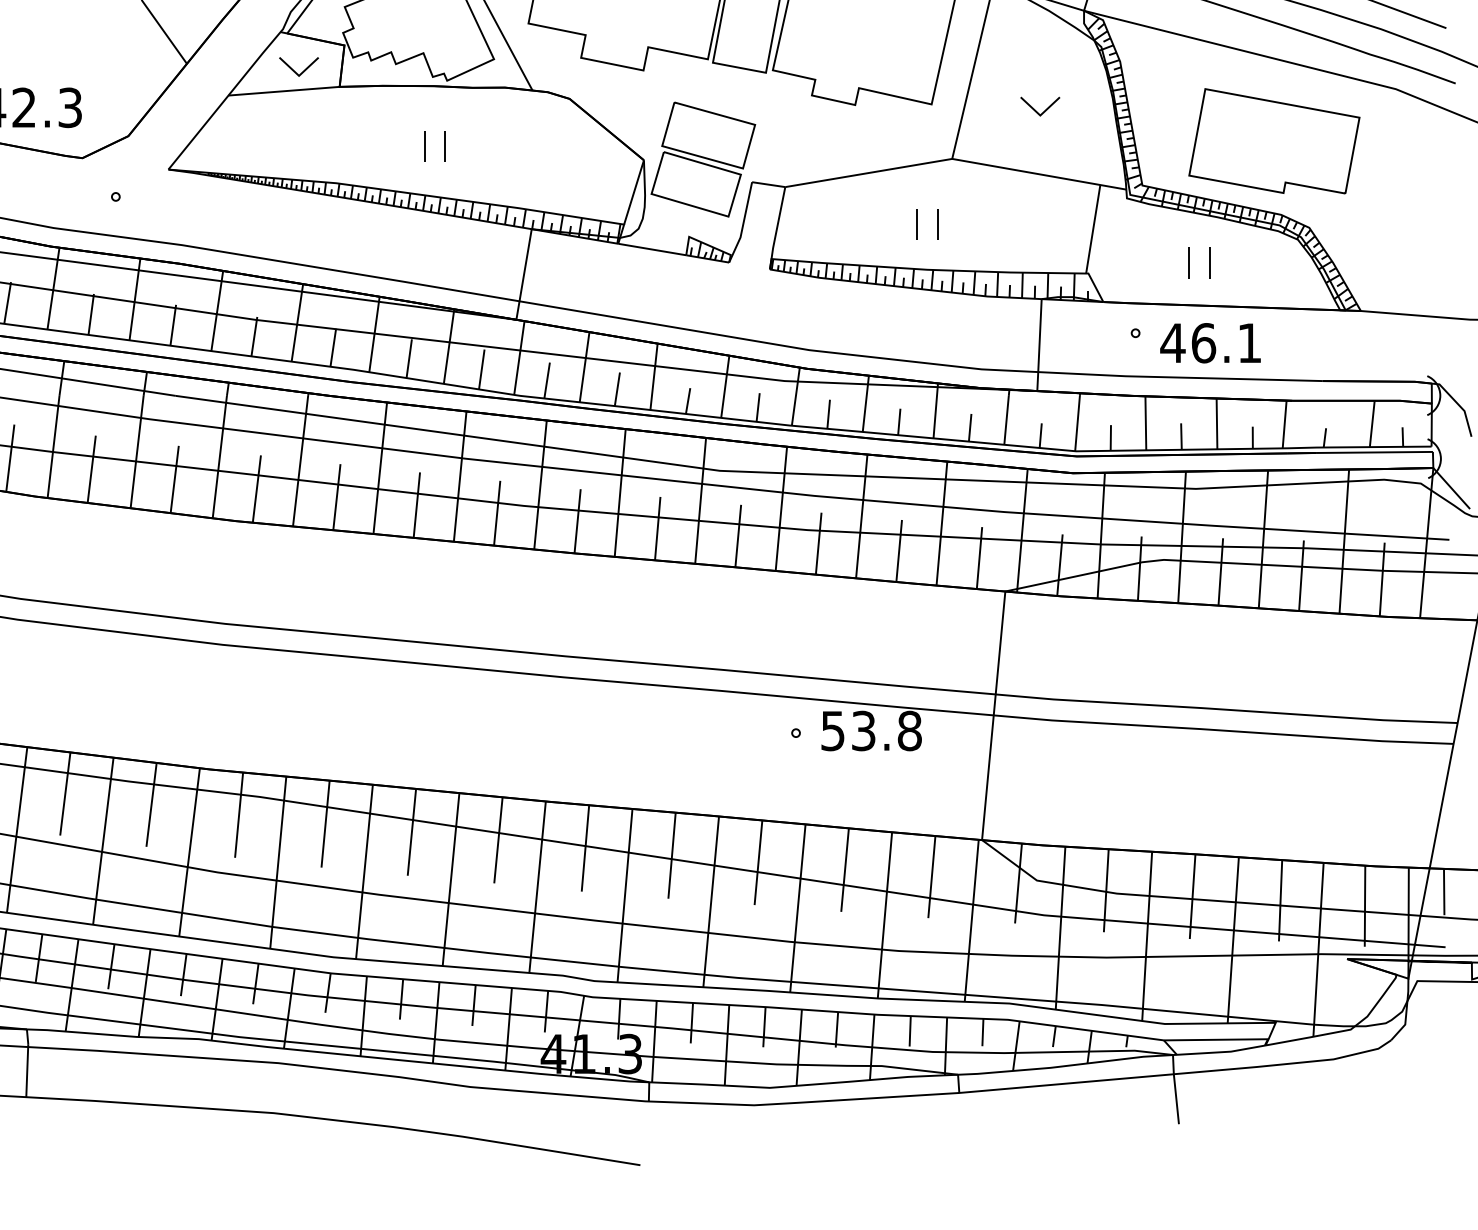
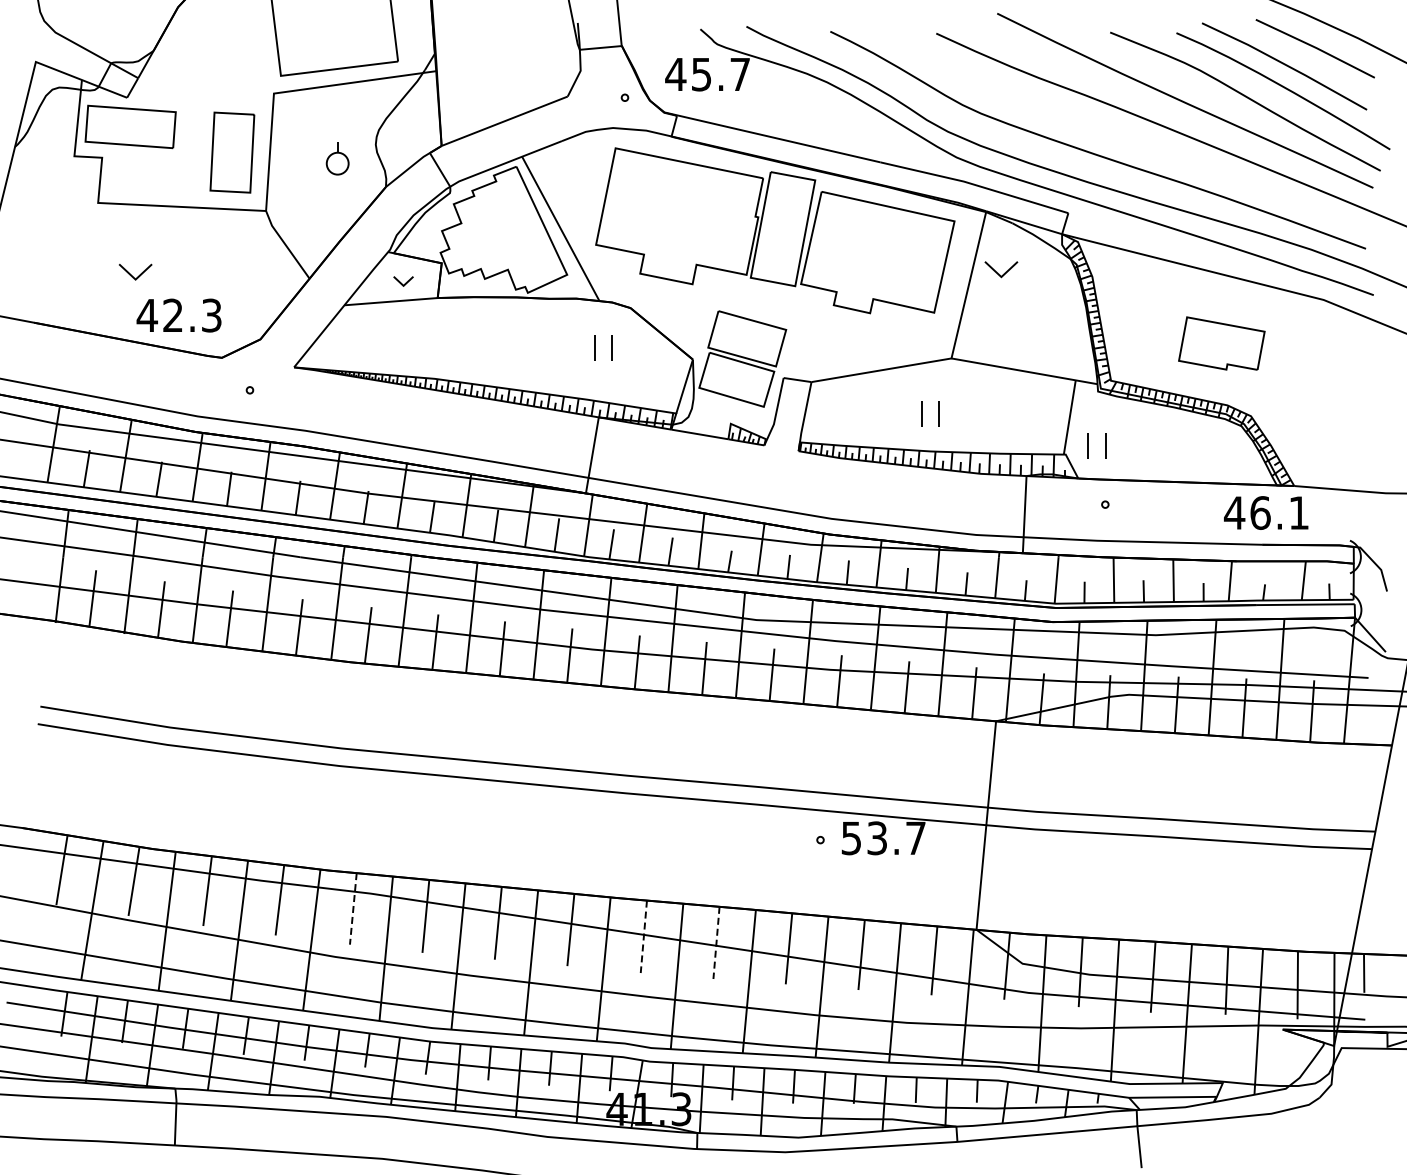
part: (298, 67) -> (403, 281), size x0.6
part: (1040, 106) -> (1001, 269), moved
part: (1274, 141) -> (1221, 343), size x0.6
part: (425, 145) -> (595, 347), moved
part: (1189, 262) -> (1088, 445), moved
text: (1210, 342) -> (1266, 512), moved
text: (910, 731) -> (916, 838), 53.8 -> 53.7
line: (239, 814) -> (353, 908), solid -> dashed
line: (585, 849) -> (643, 937), solid -> dashed
line: (672, 856) -> (716, 943), solid -> dashed

